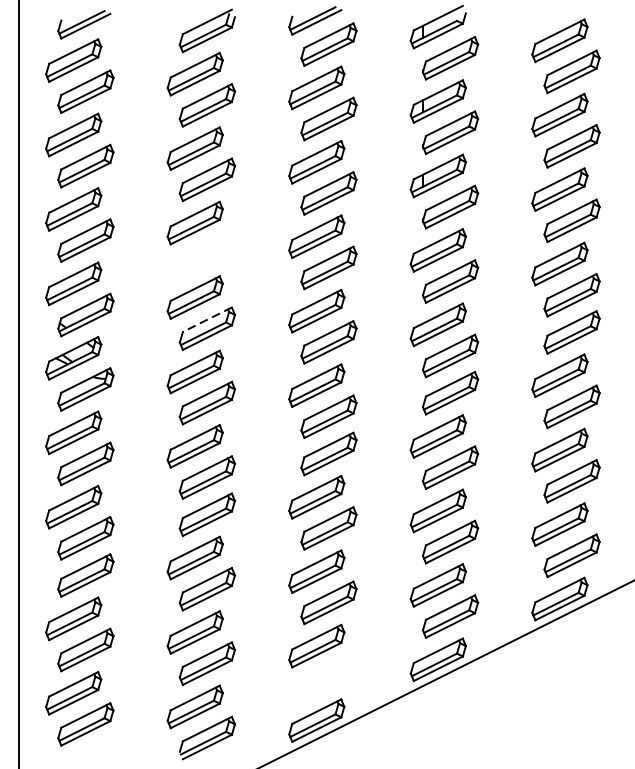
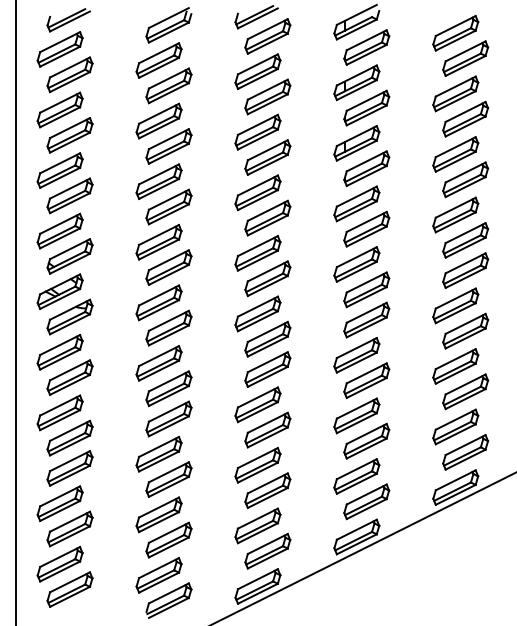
part: (206, 253) -> (168, 206), added
line: (206, 319) -> (168, 260), dashed -> solid
part: (328, 677) -> (267, 551), added

